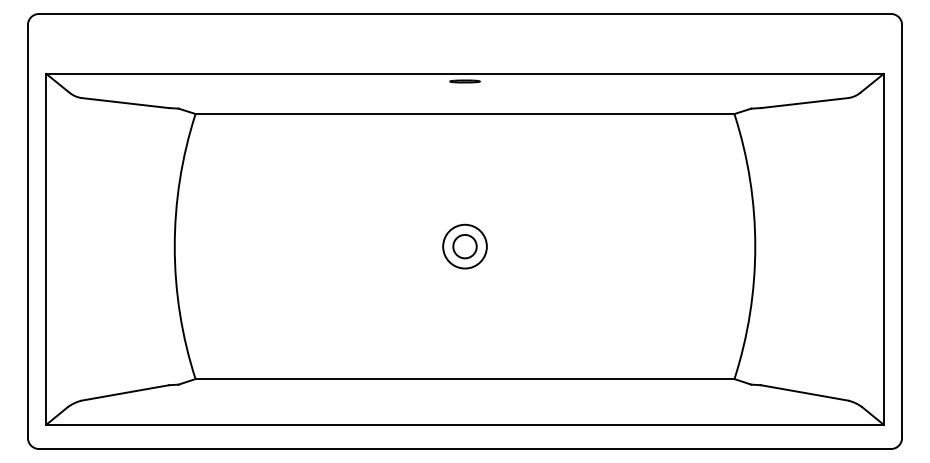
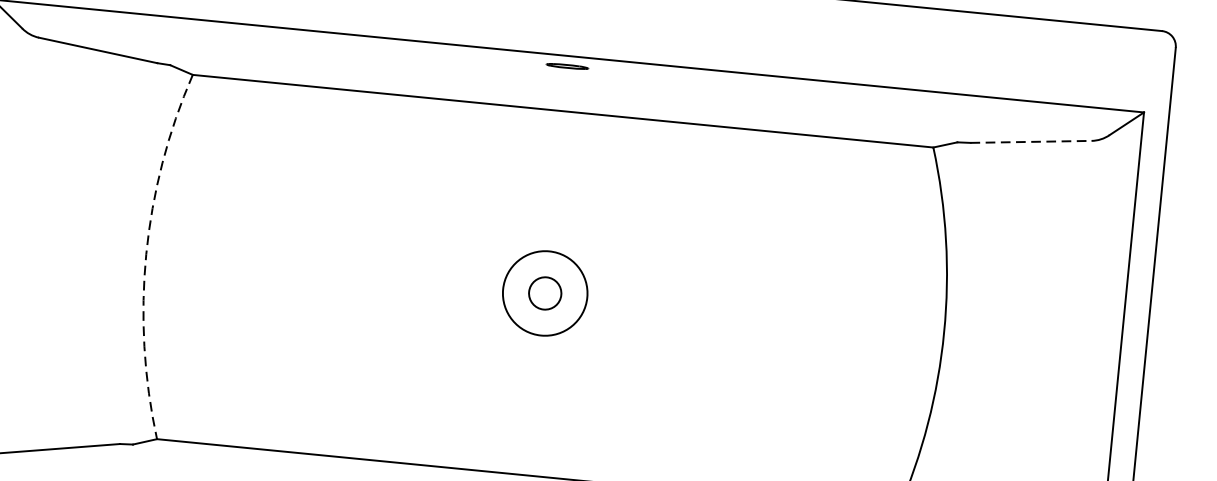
line: (804, 103) -> (1031, 142), solid -> dashed
arc: (174, 246) -> (145, 254), solid -> dashed
circle: (464, 246) -> (544, 293), size x1.4

